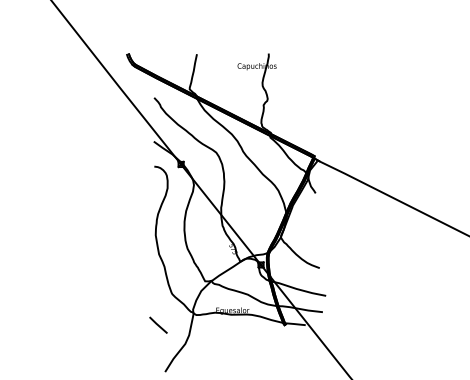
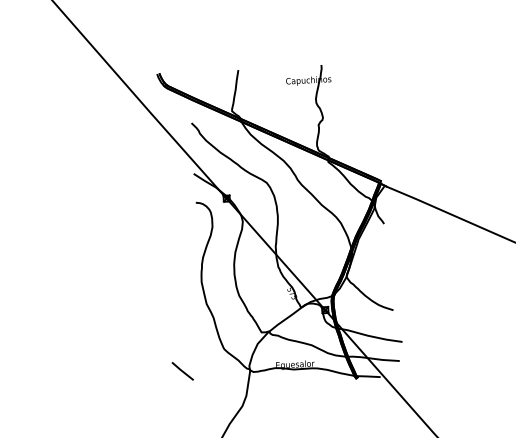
line: (158, 324) -> (182, 370), moved

